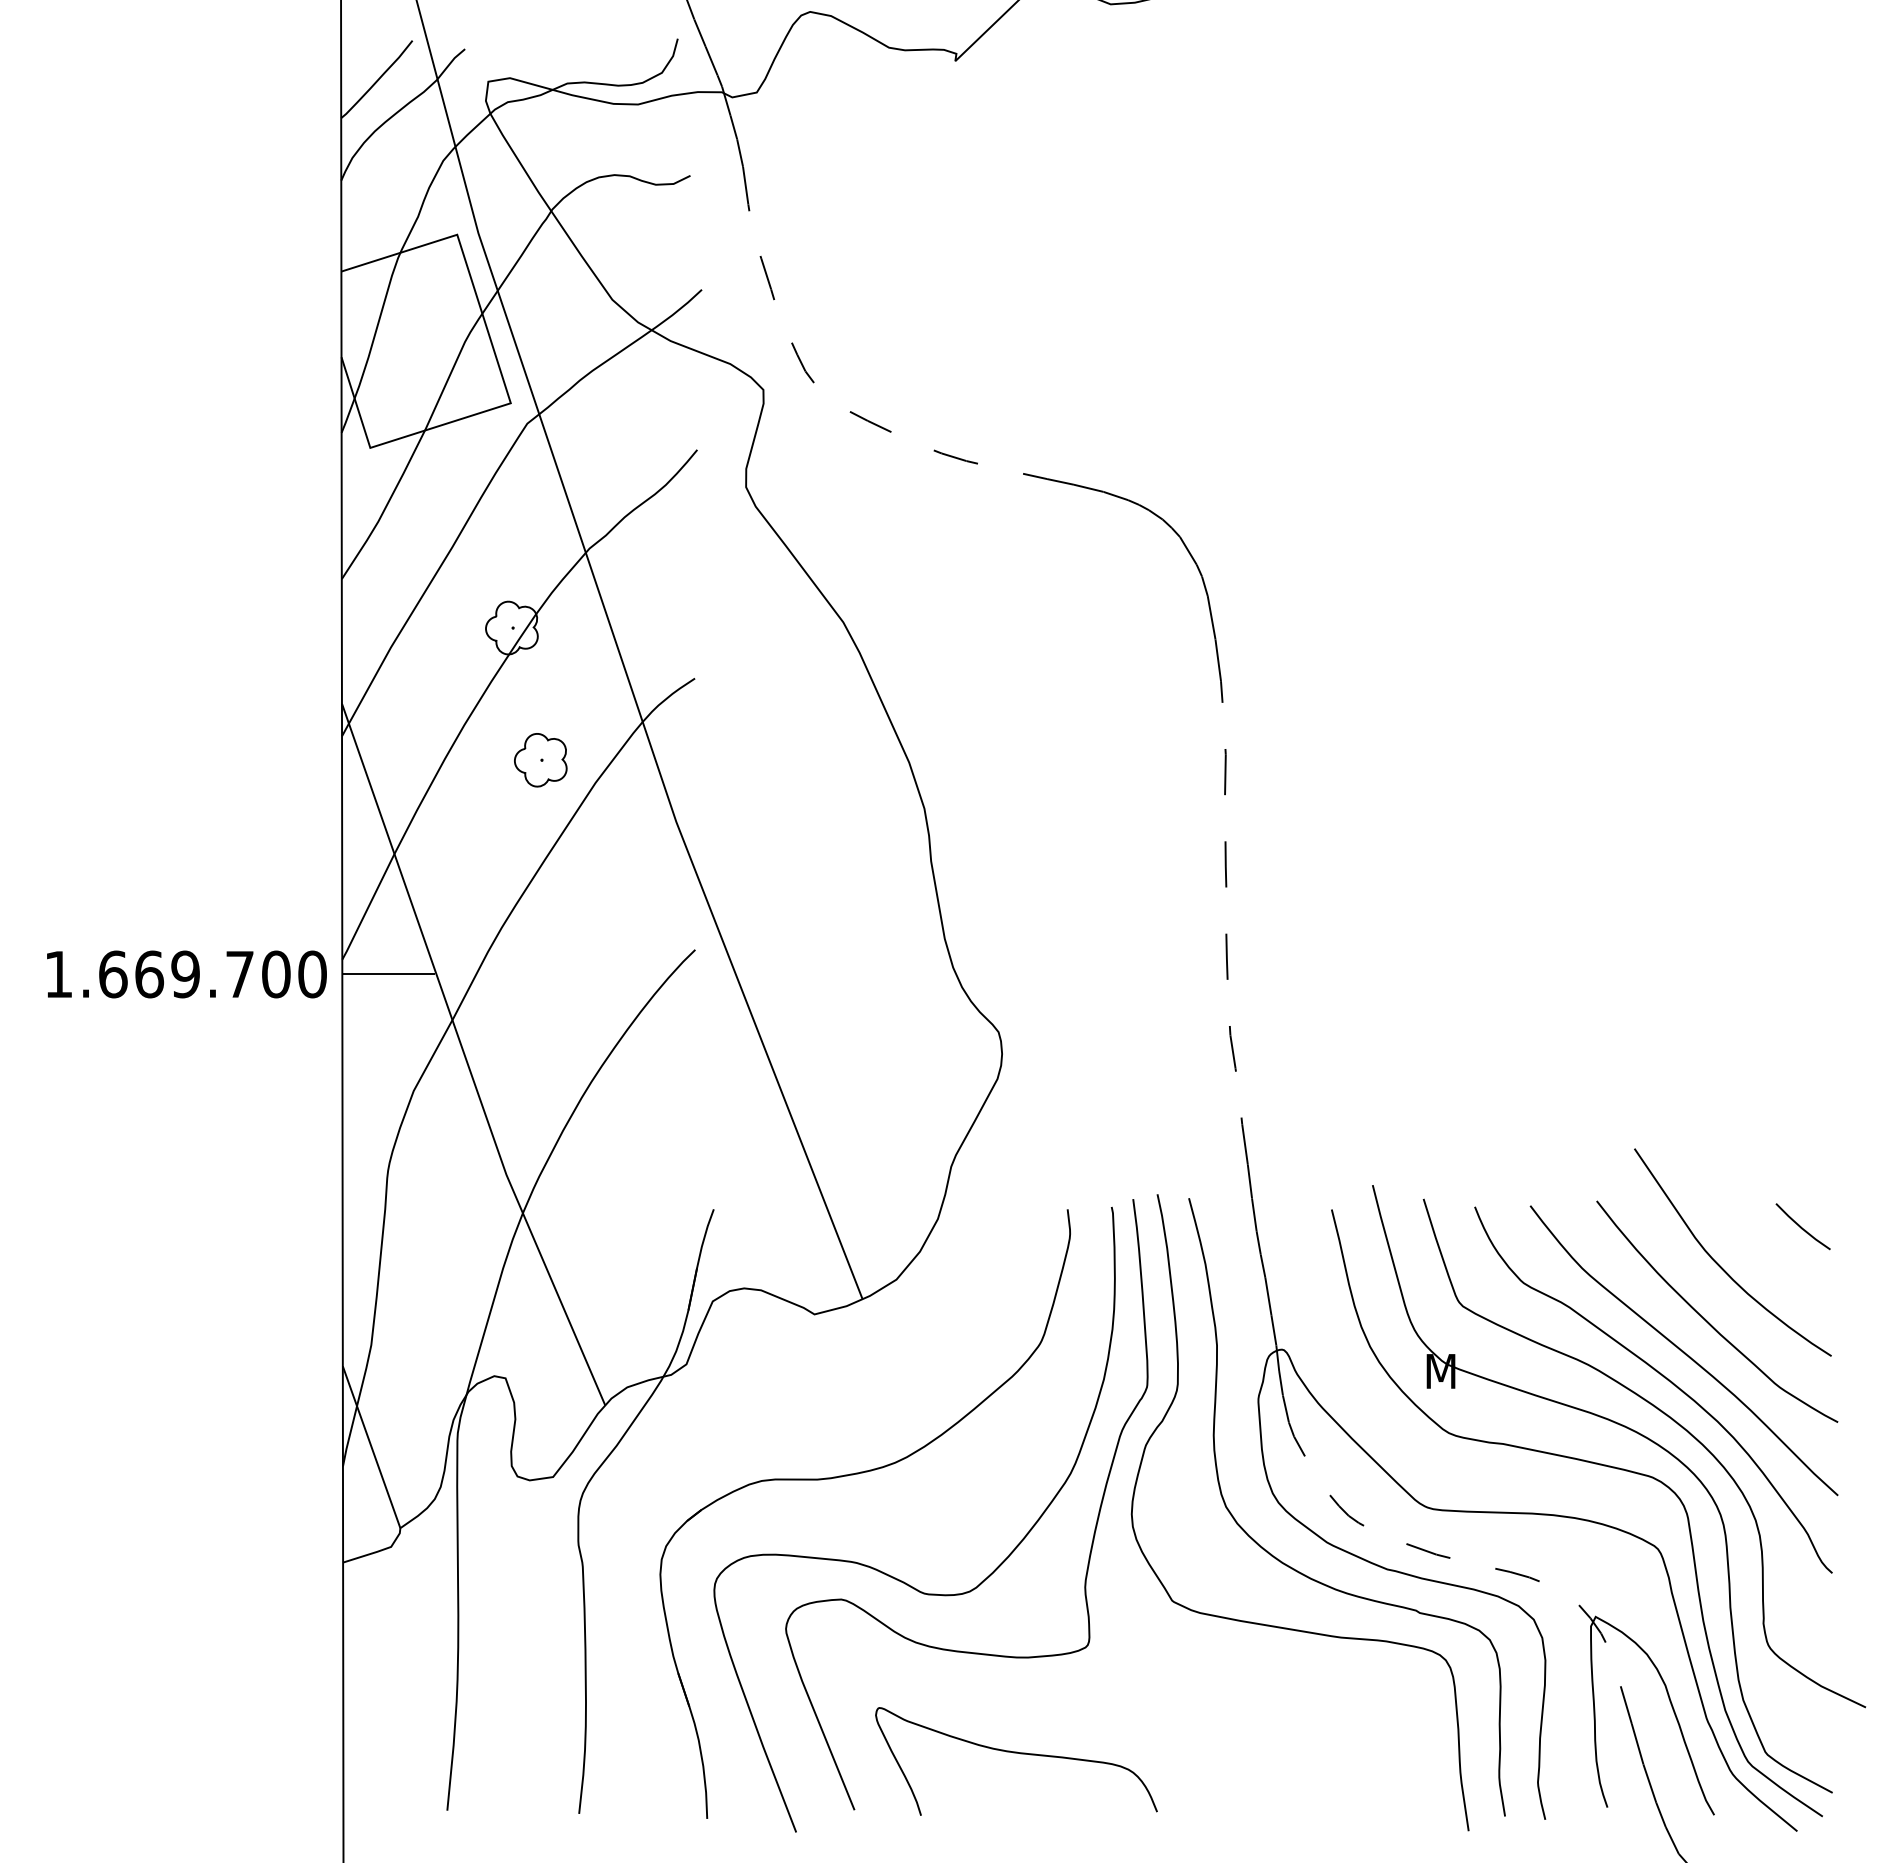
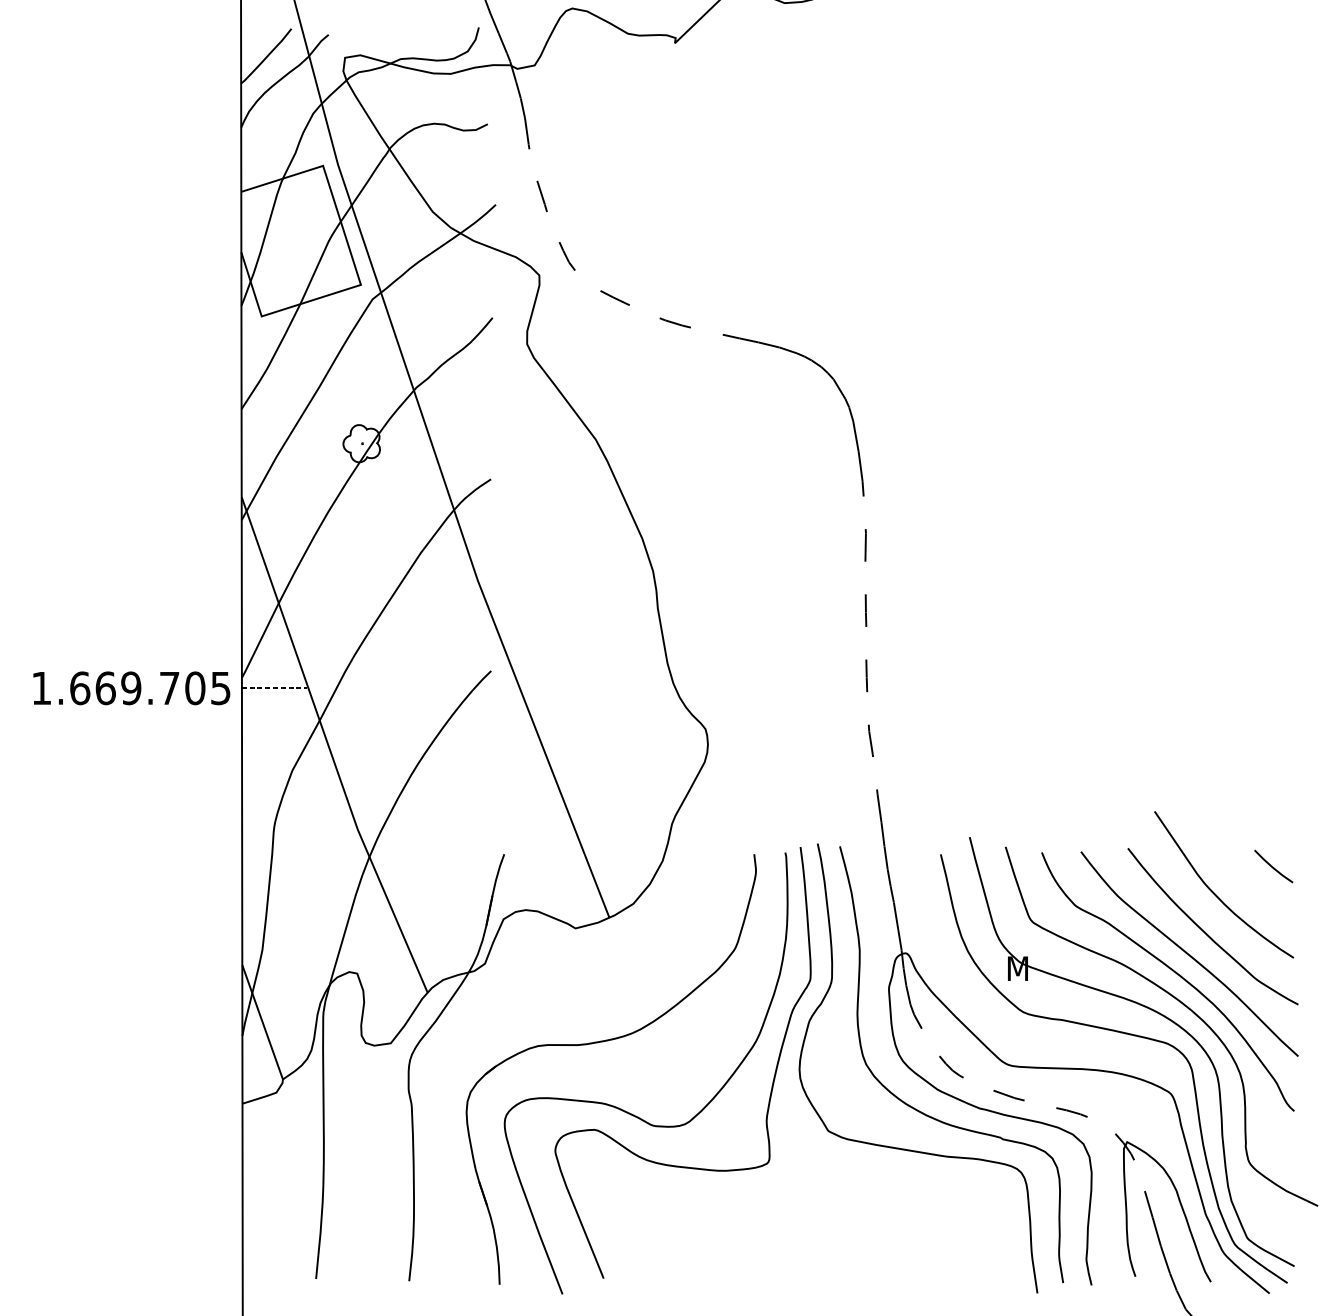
part: (540, 760) -> (381, 537), removed
text: (312, 974) -> (220, 688), 1.669.700 -> 1.669.705
line: (389, 974) -> (275, 688), solid -> dashed
curve: (1016, 1753) -> (718, 1238), removed

